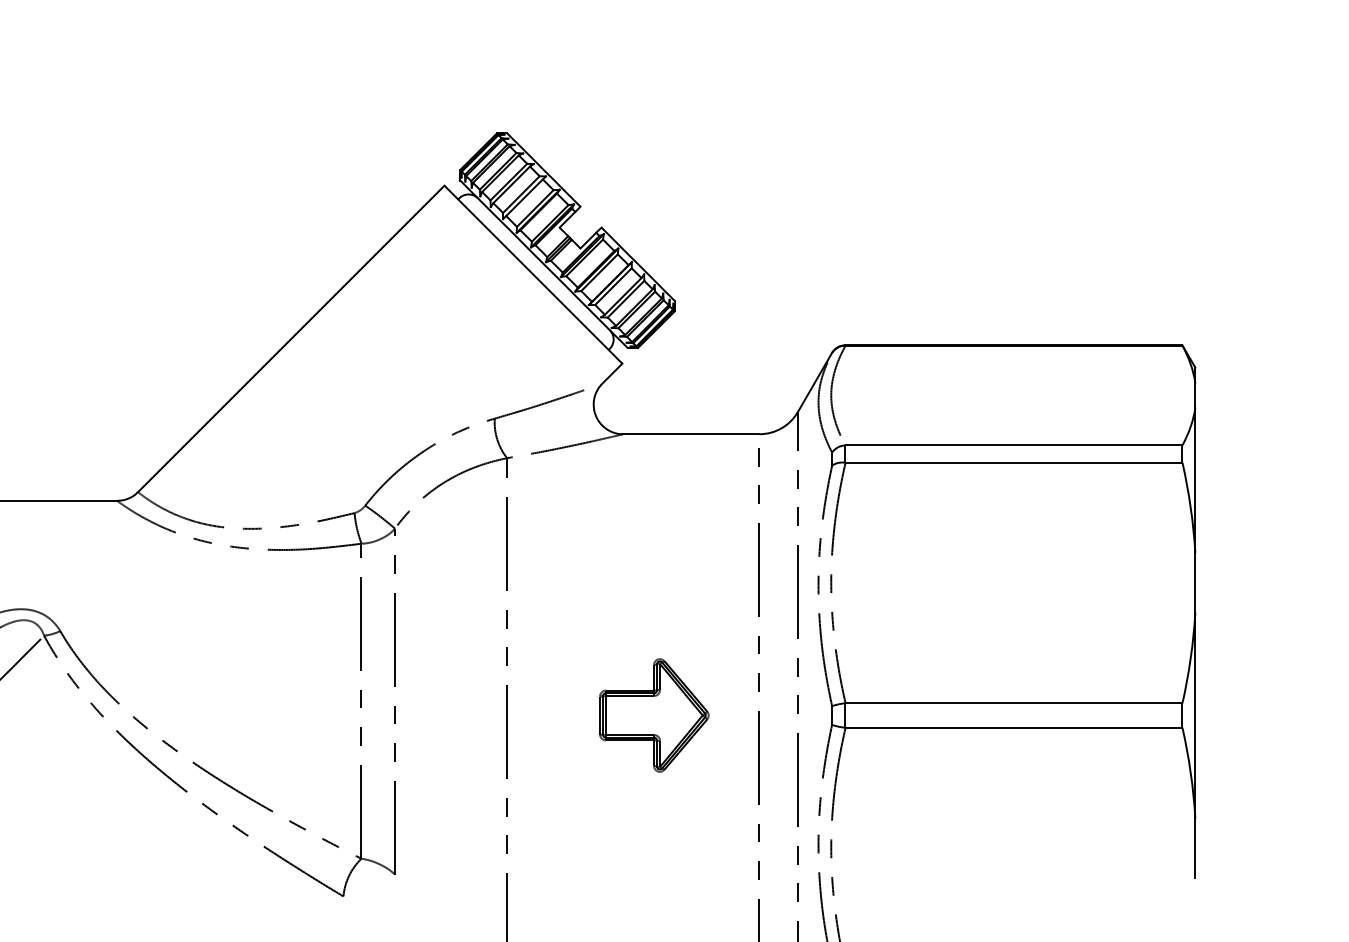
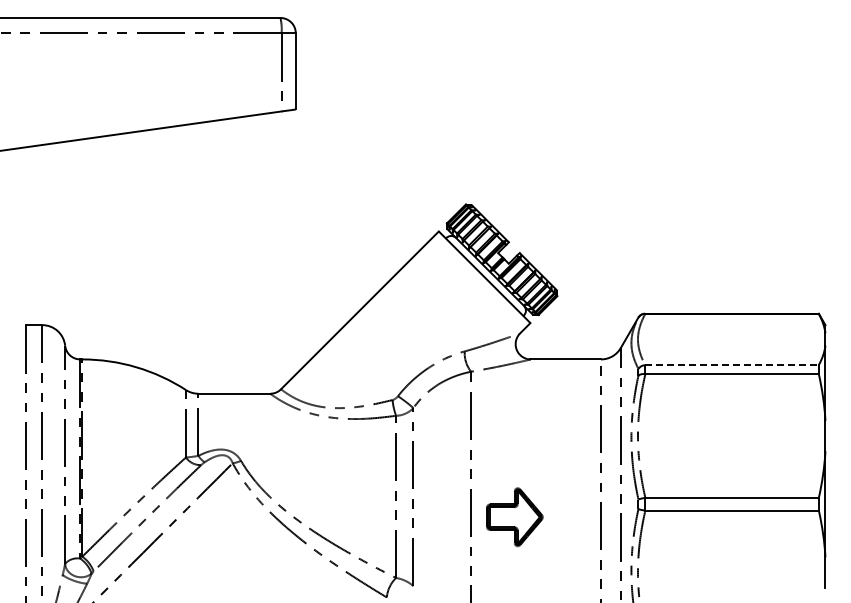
line: (1014, 446) -> (732, 365), solid -> dashed
part: (653, 715) -> (514, 517), moved

